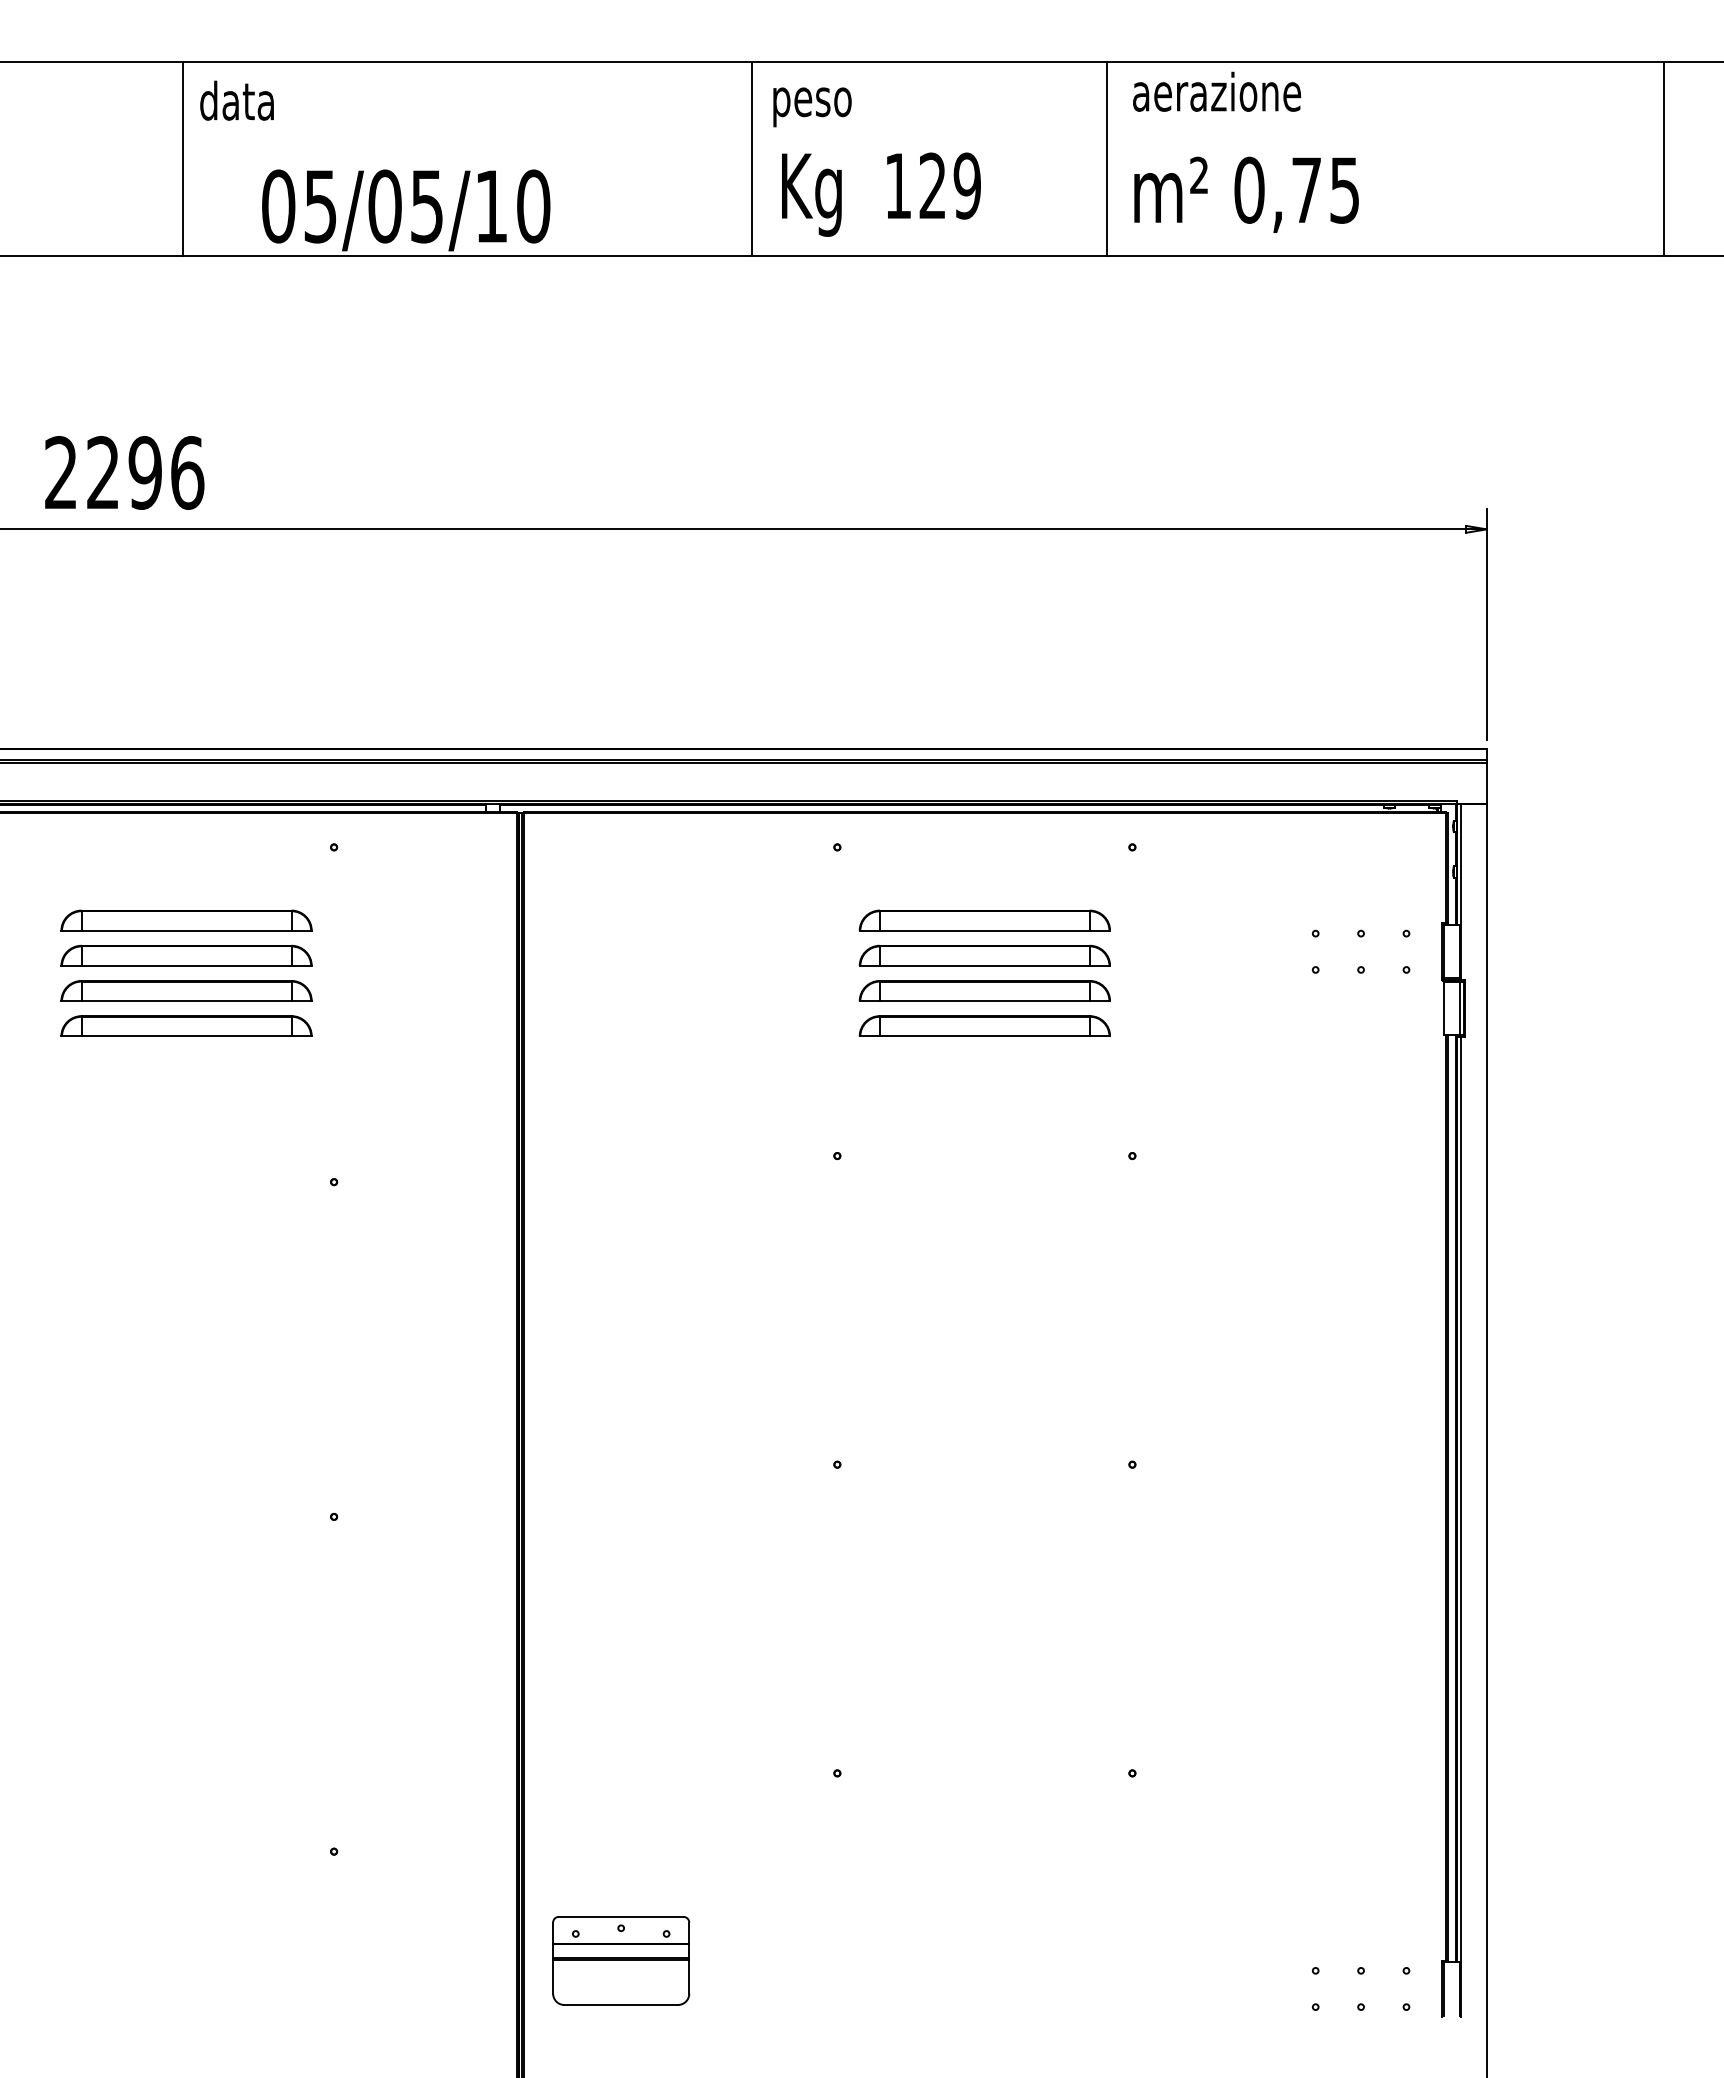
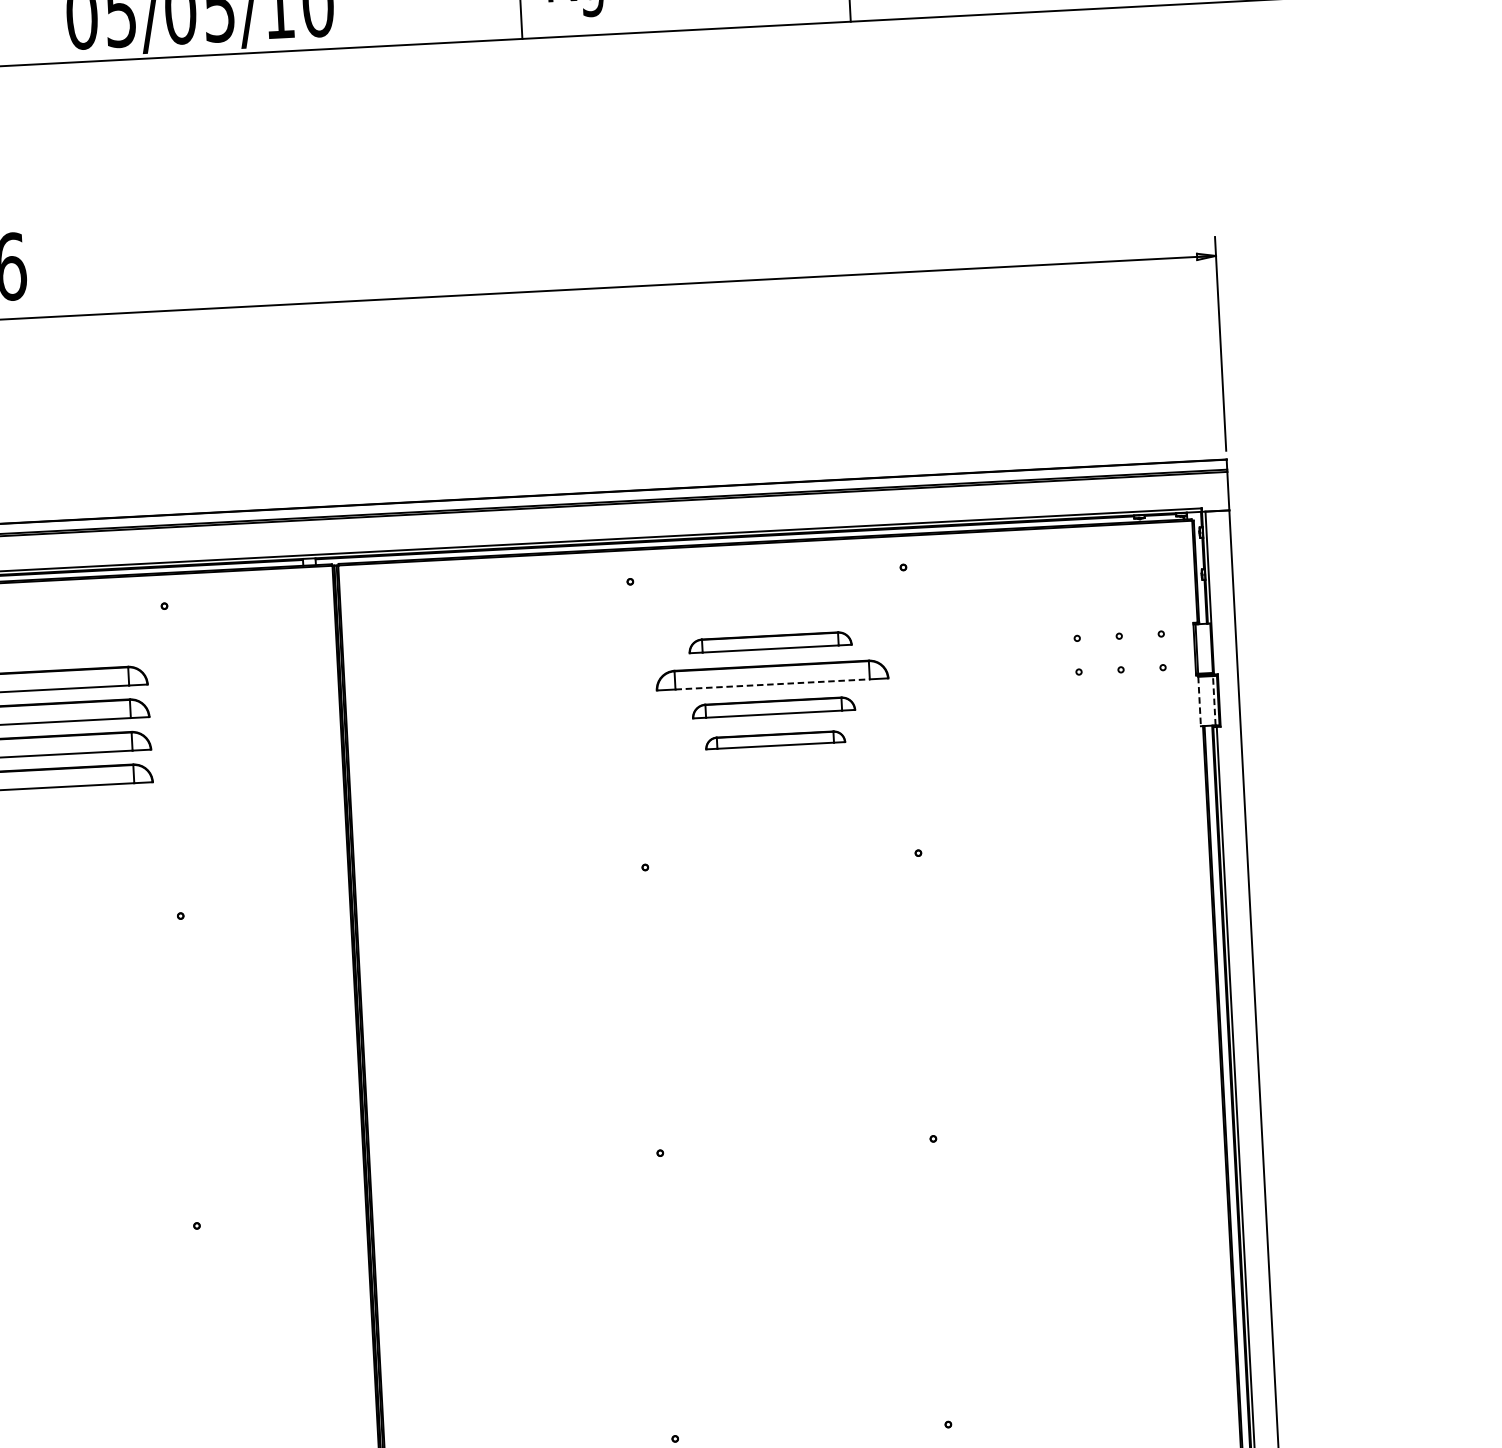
part: (984, 920) -> (770, 642), size x0.7
line: (984, 965) -> (772, 683), solid -> dashed
part: (984, 990) -> (773, 707), size x0.7
line: (1443, 1008) -> (1199, 701), solid -> dashed
line: (1459, 1008) -> (1214, 700), solid -> dashed
part: (984, 1025) -> (775, 739), size x0.6

